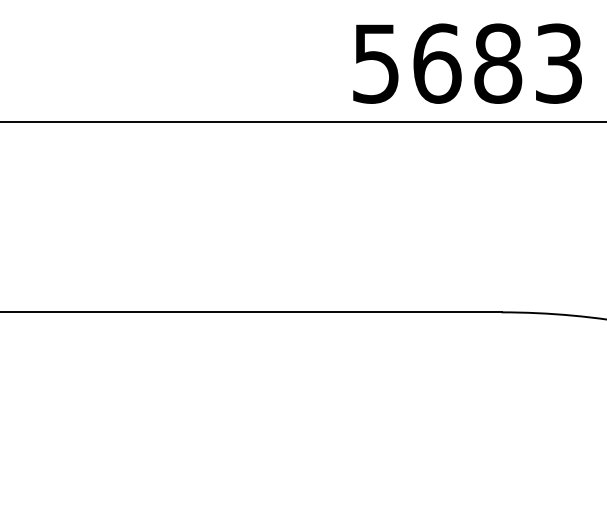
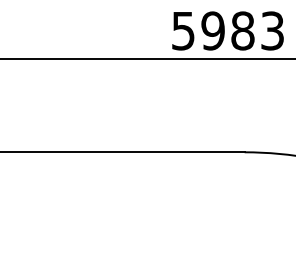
text: (437, 62) -> (213, 30), 5683 -> 5983

